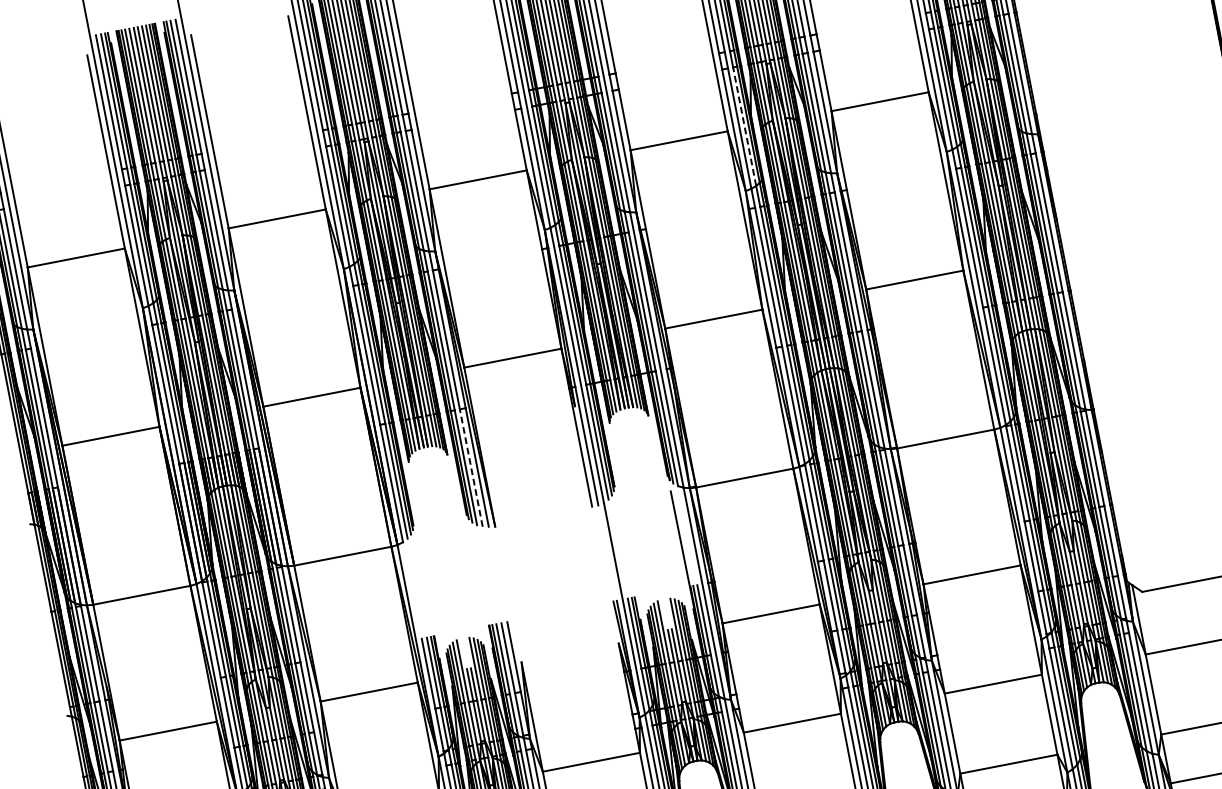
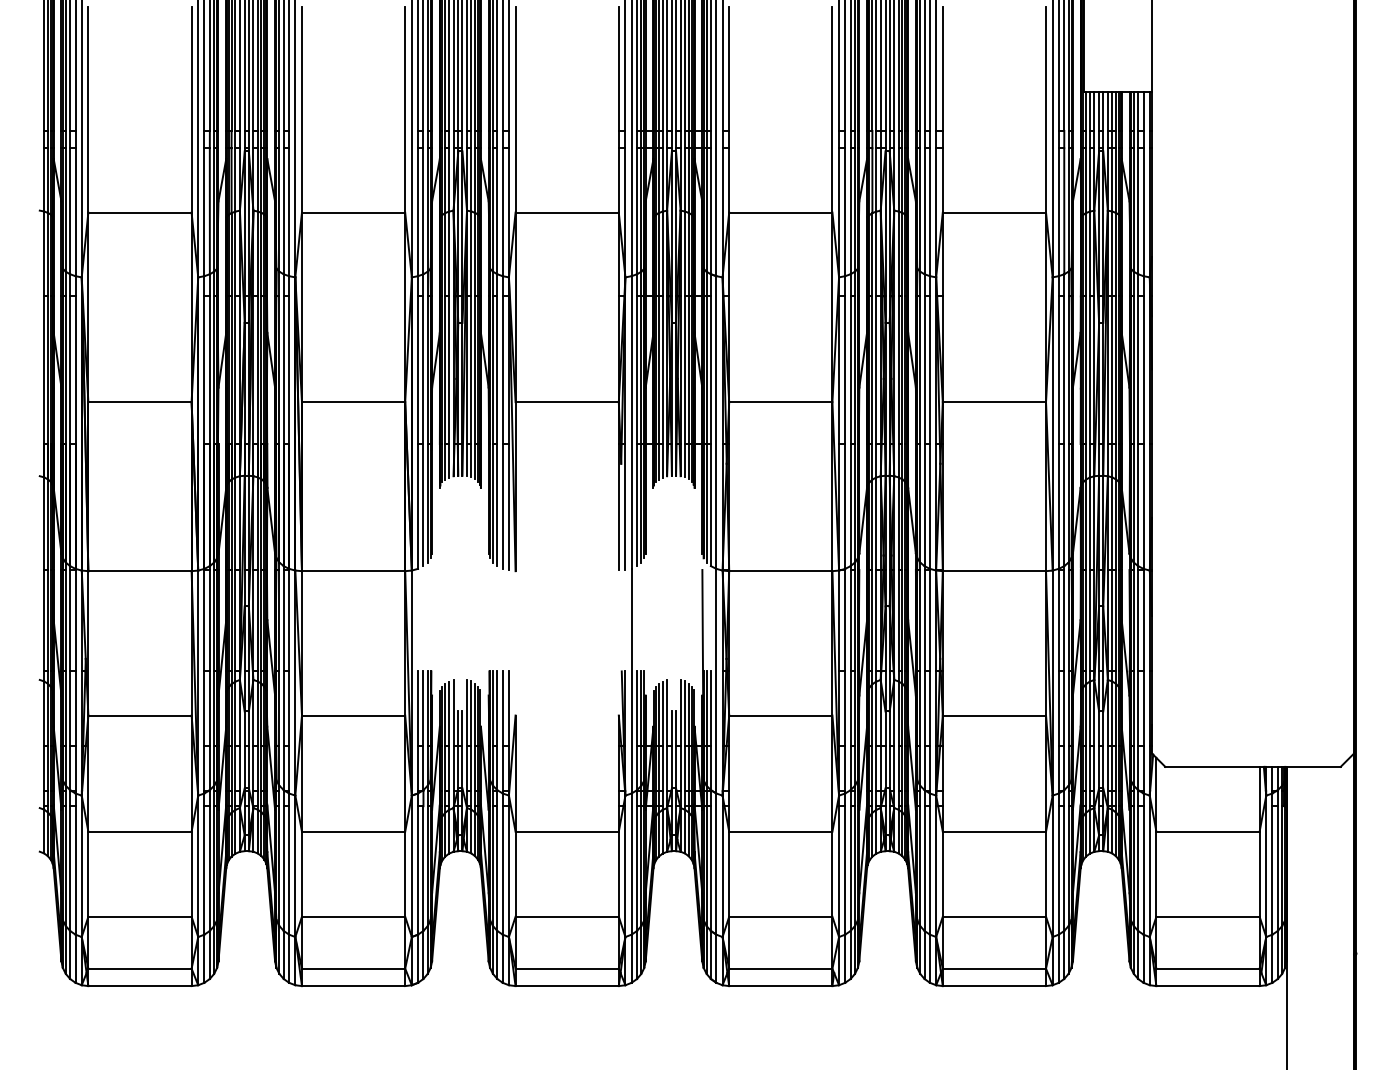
line: (744, 126) -> (850, 210), dashed -> solid
line: (470, 467) -> (502, 505), dashed -> solid

